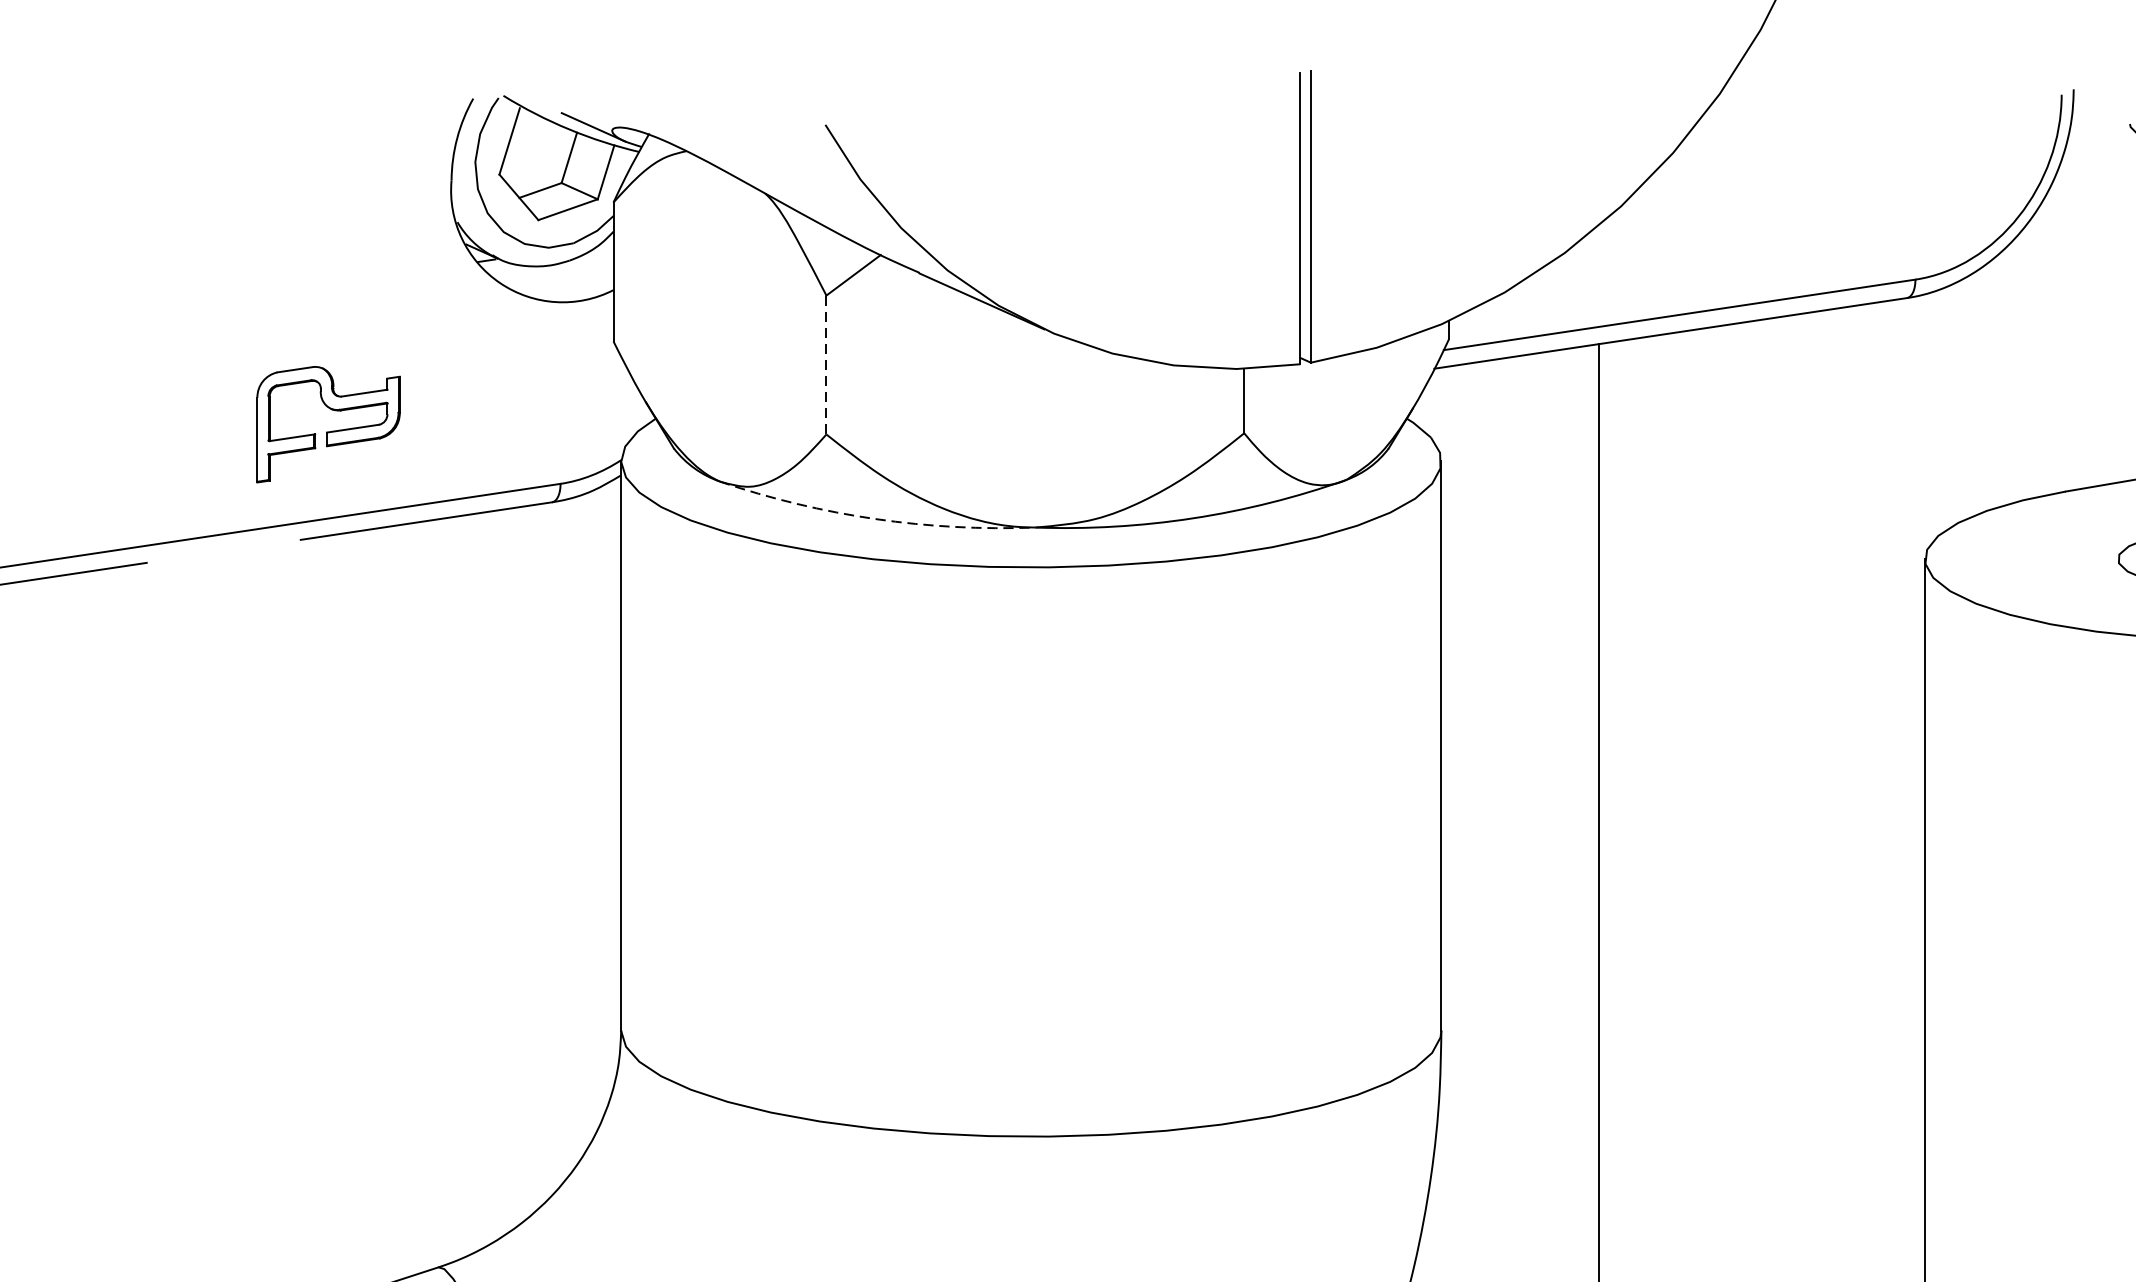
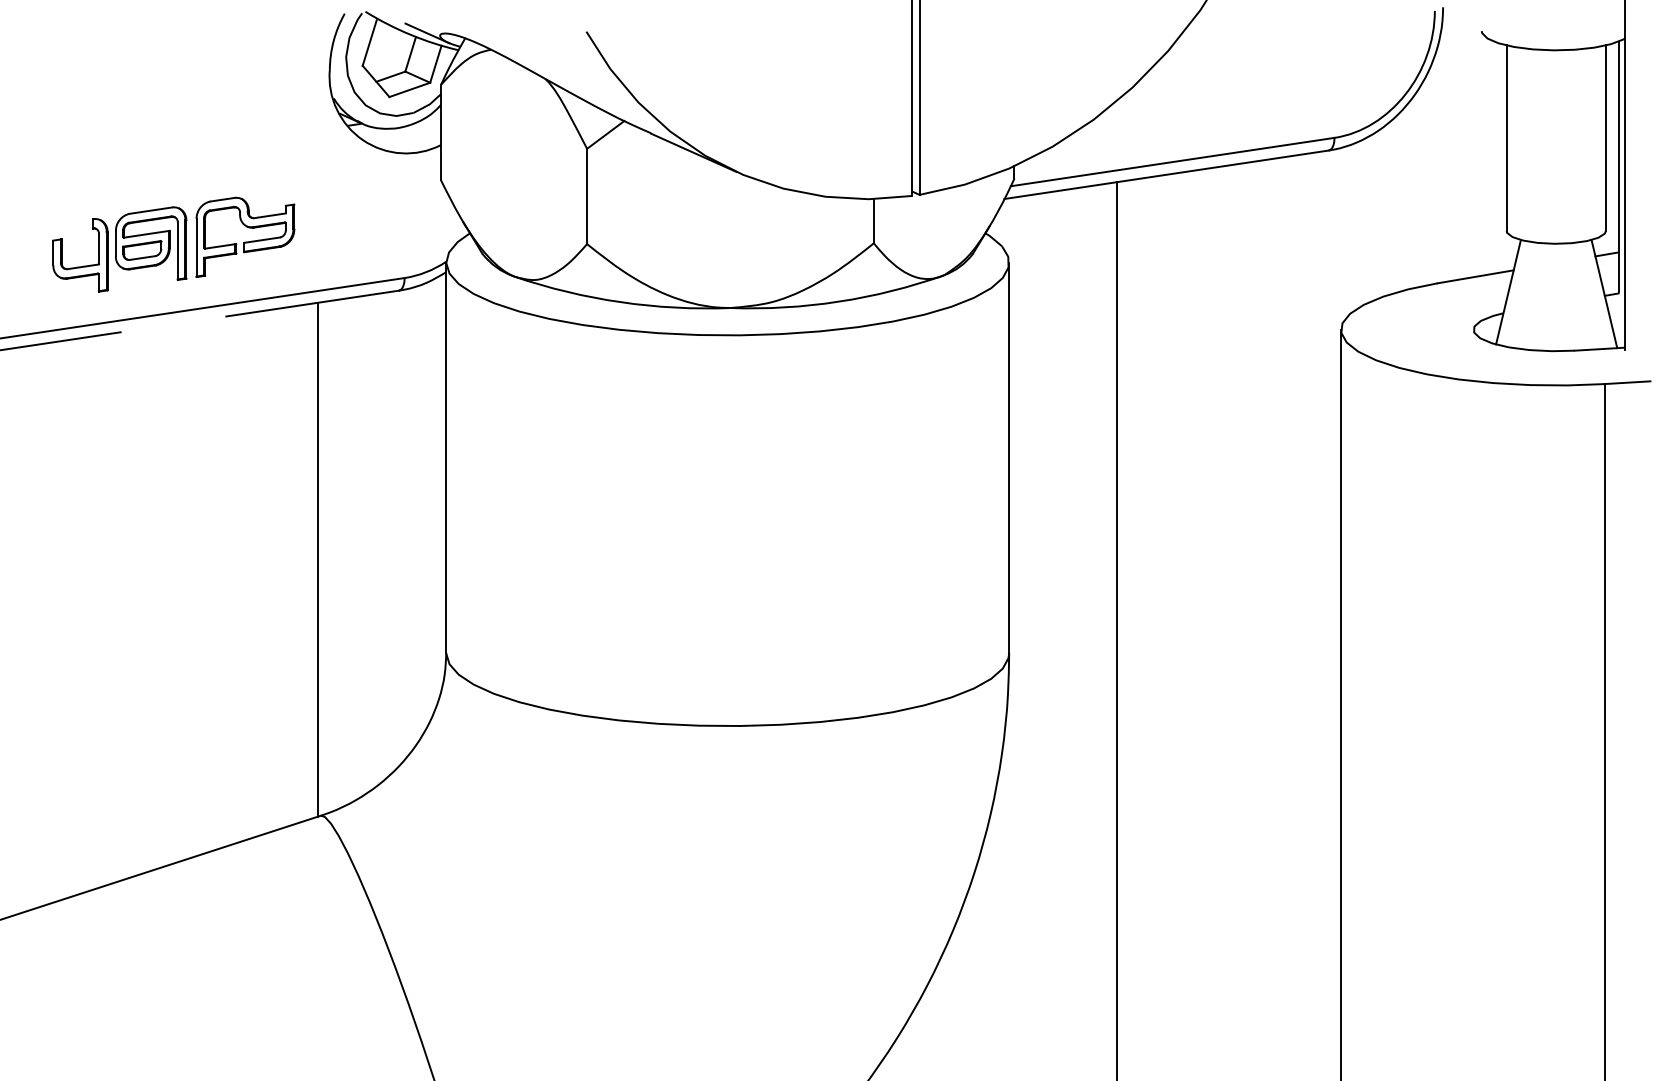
line: (826, 365) -> (587, 196), dashed -> solid
part: (145, 442) -> (119, 249), added
arc: (875, 519) -> (620, 302), dashed -> solid
line: (433, 893) -> (317, 559), added

